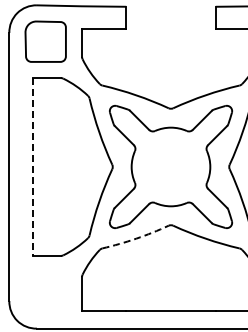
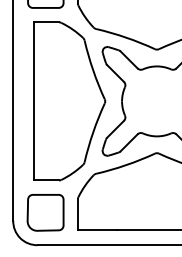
line: (33, 166) -> (34, 100), dashed -> solid
arc: (136, 238) -> (126, 165), dashed -> solid
part: (45, 292) -> (45, 213), added

